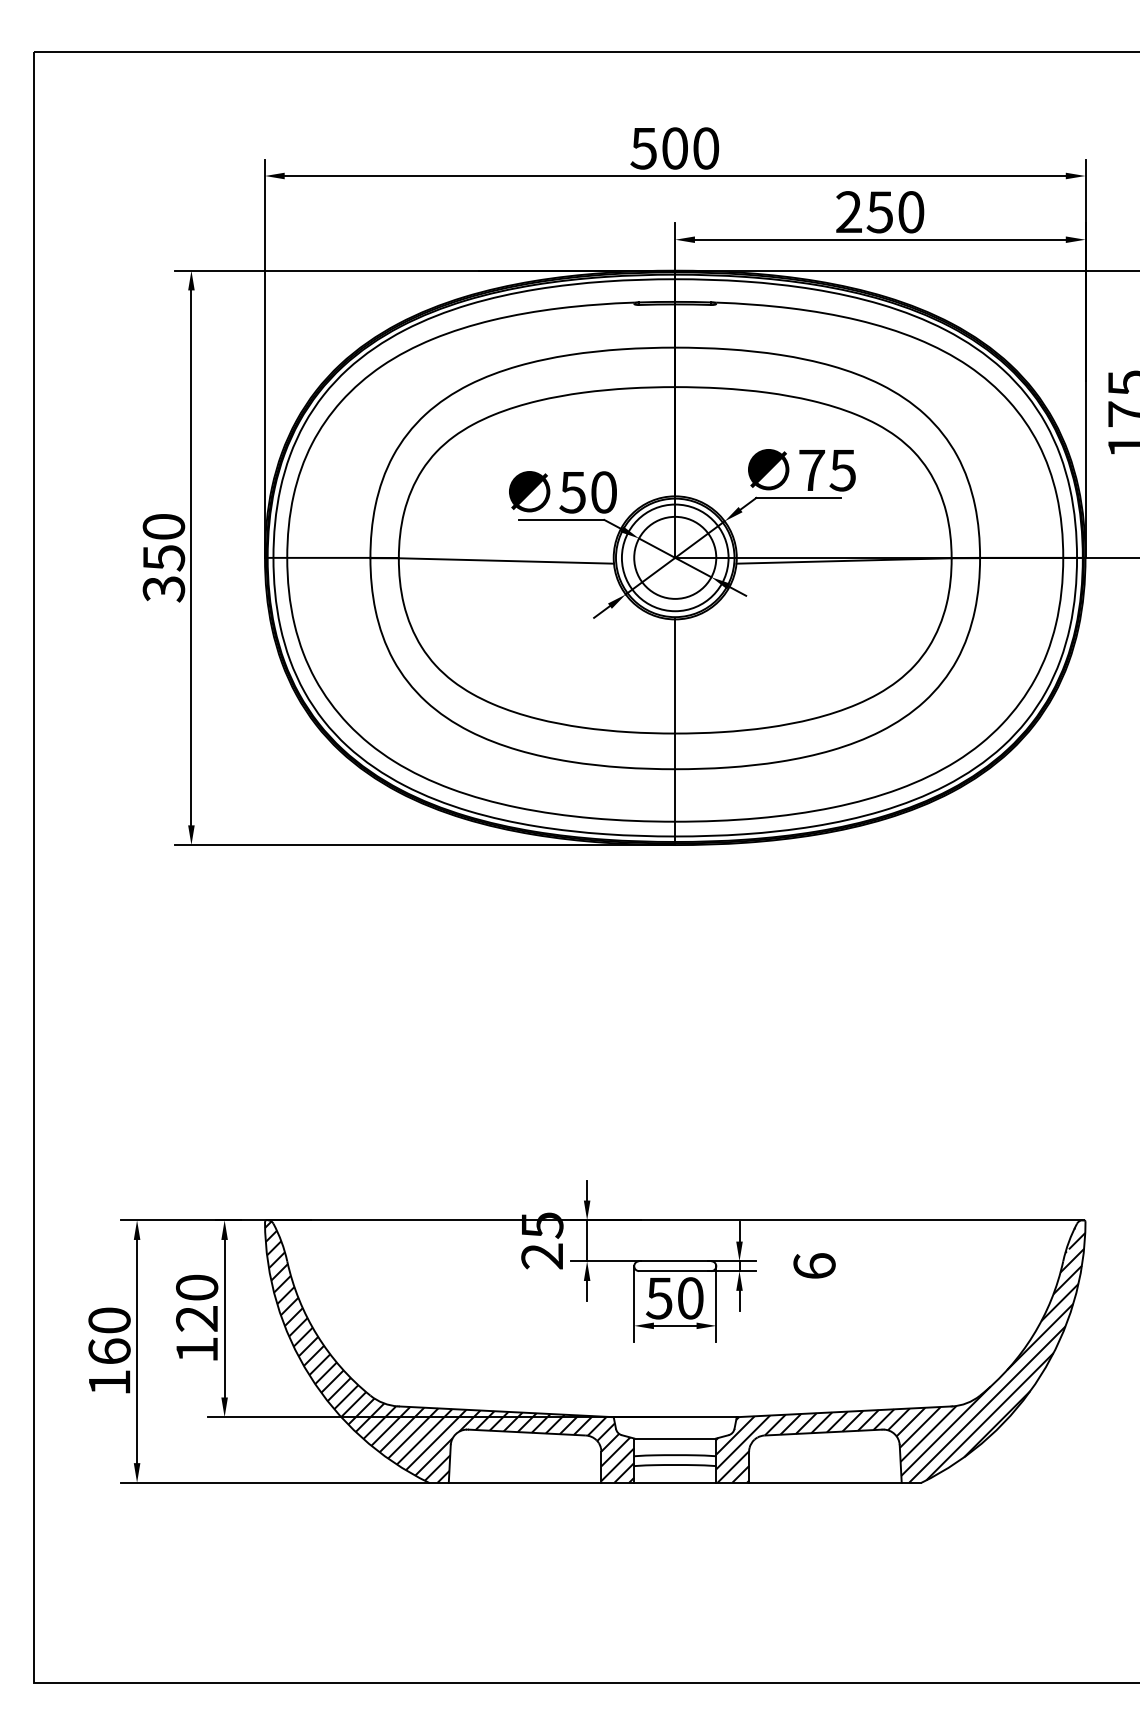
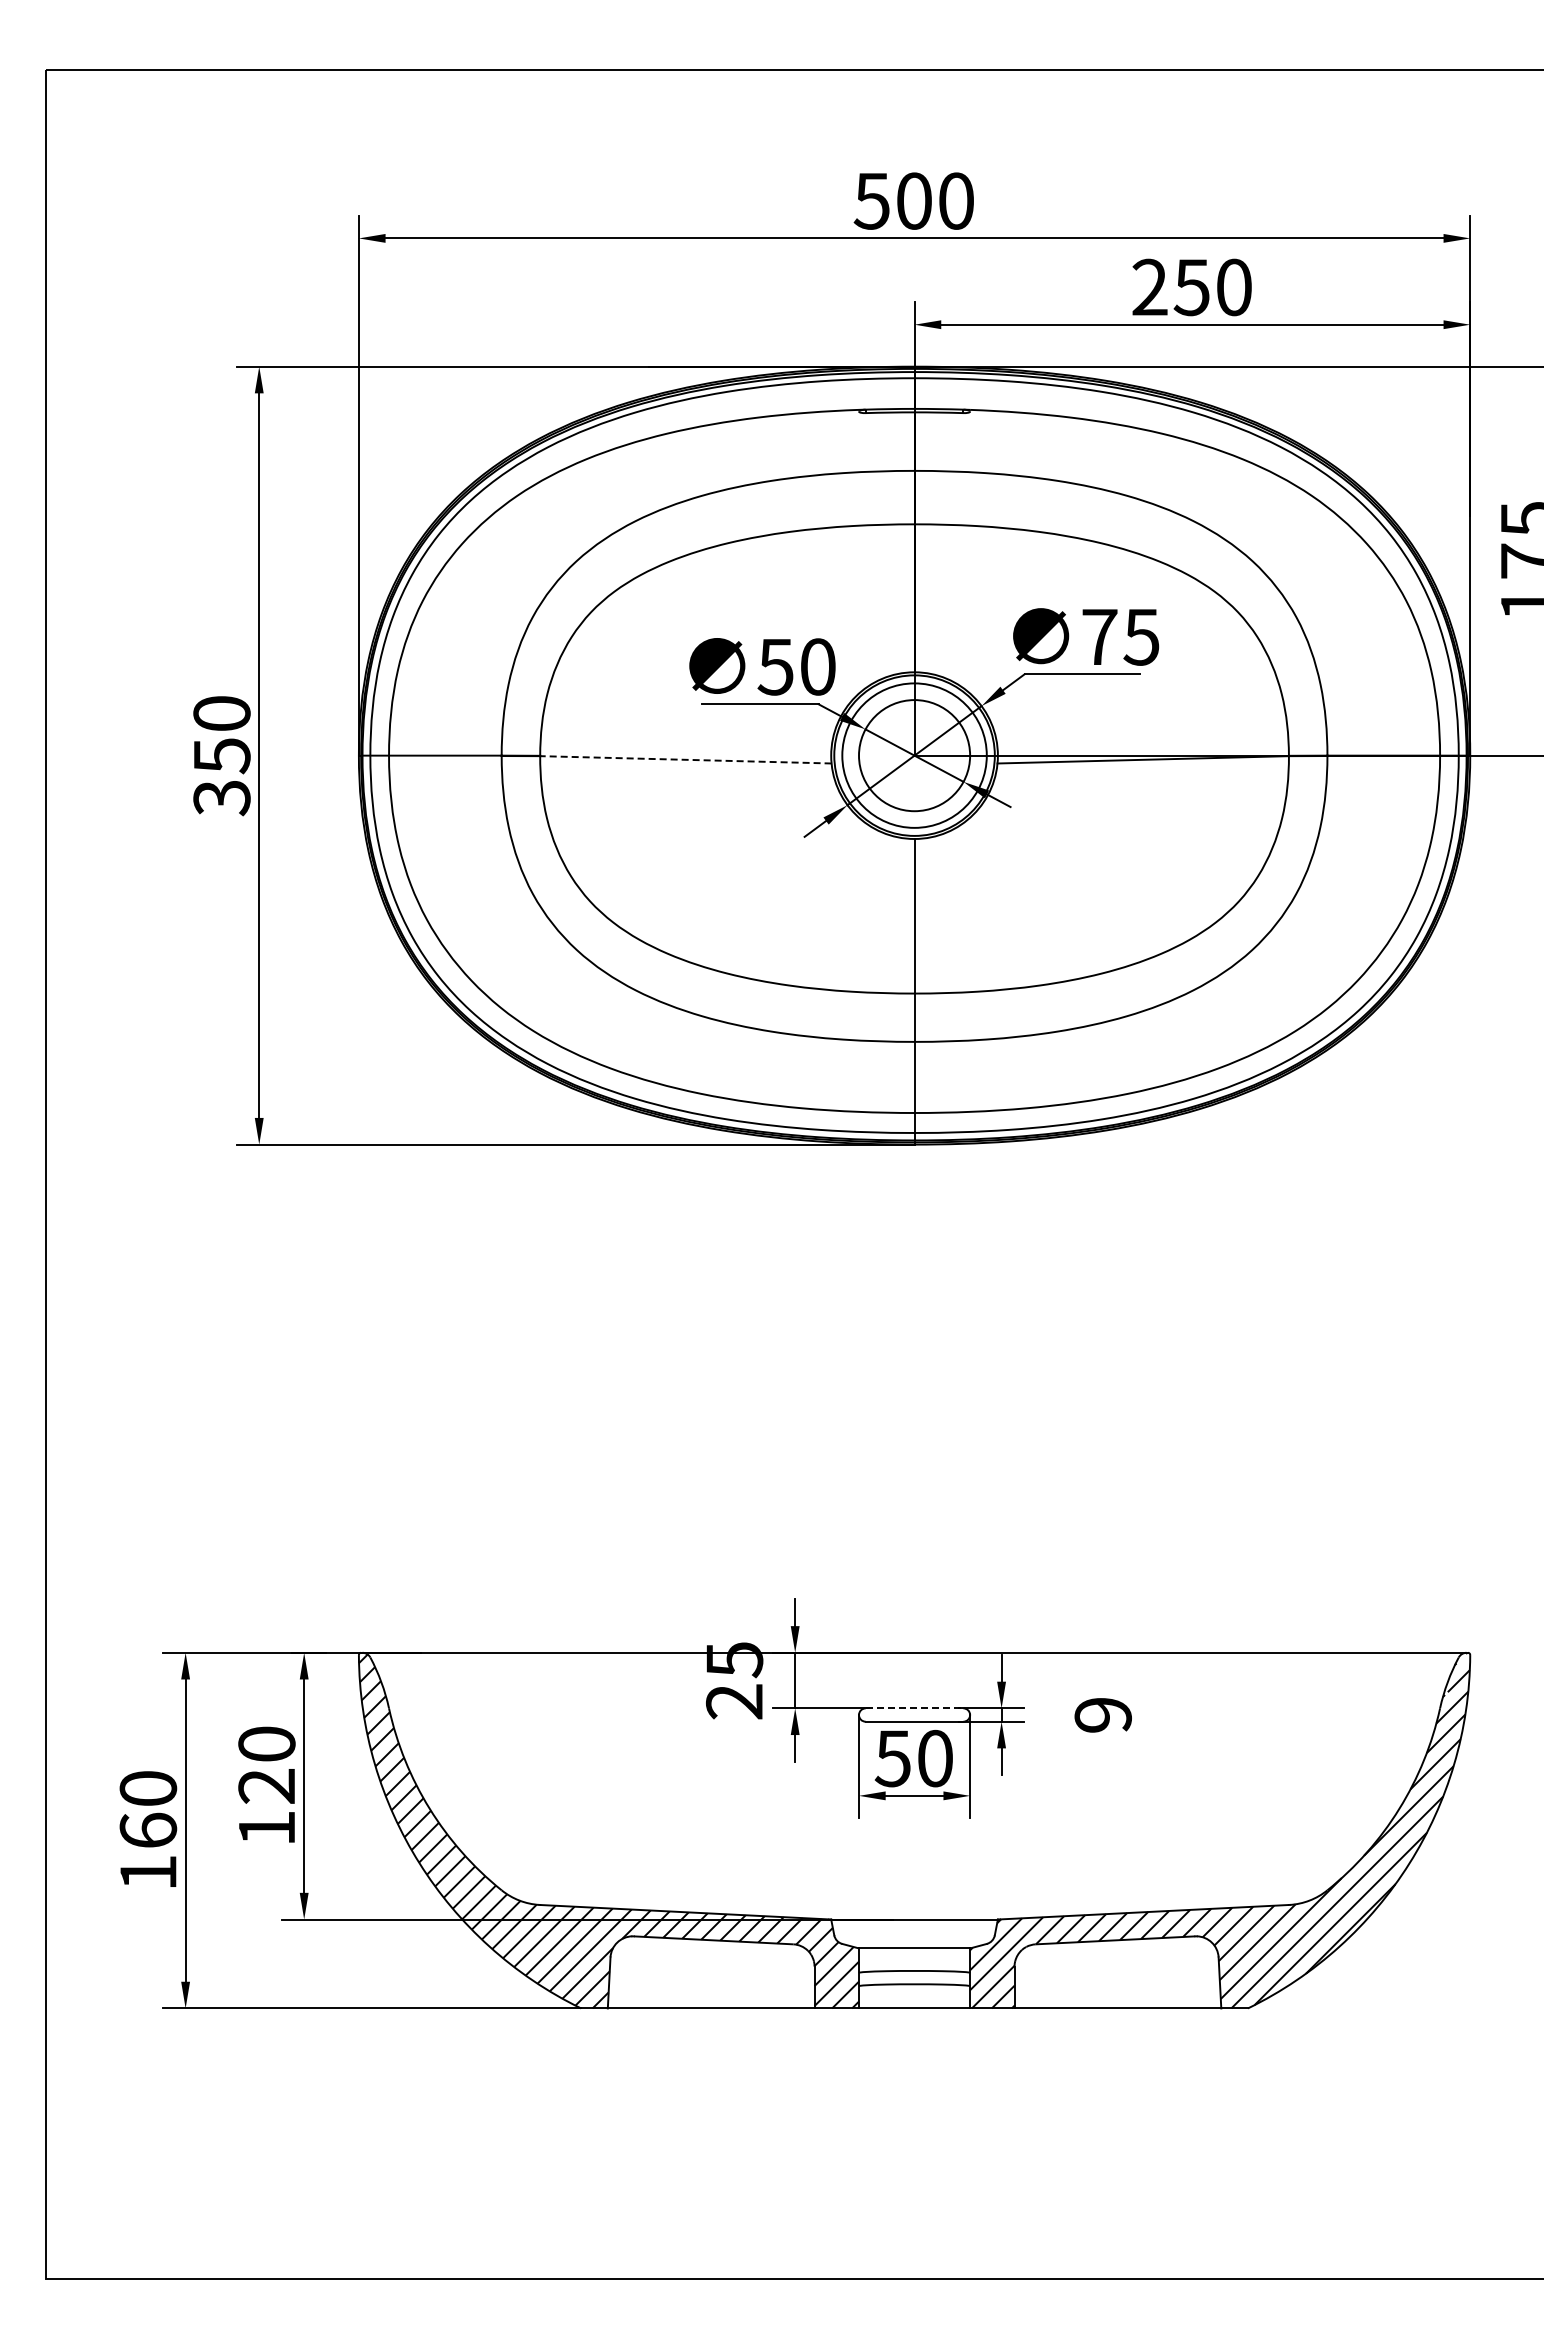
line: (506, 560) -> (685, 759), solid -> dashed
line: (675, 1261) -> (914, 1708), solid -> dashed
text: (814, 1265) -> (1102, 1714), 6 -> 9

